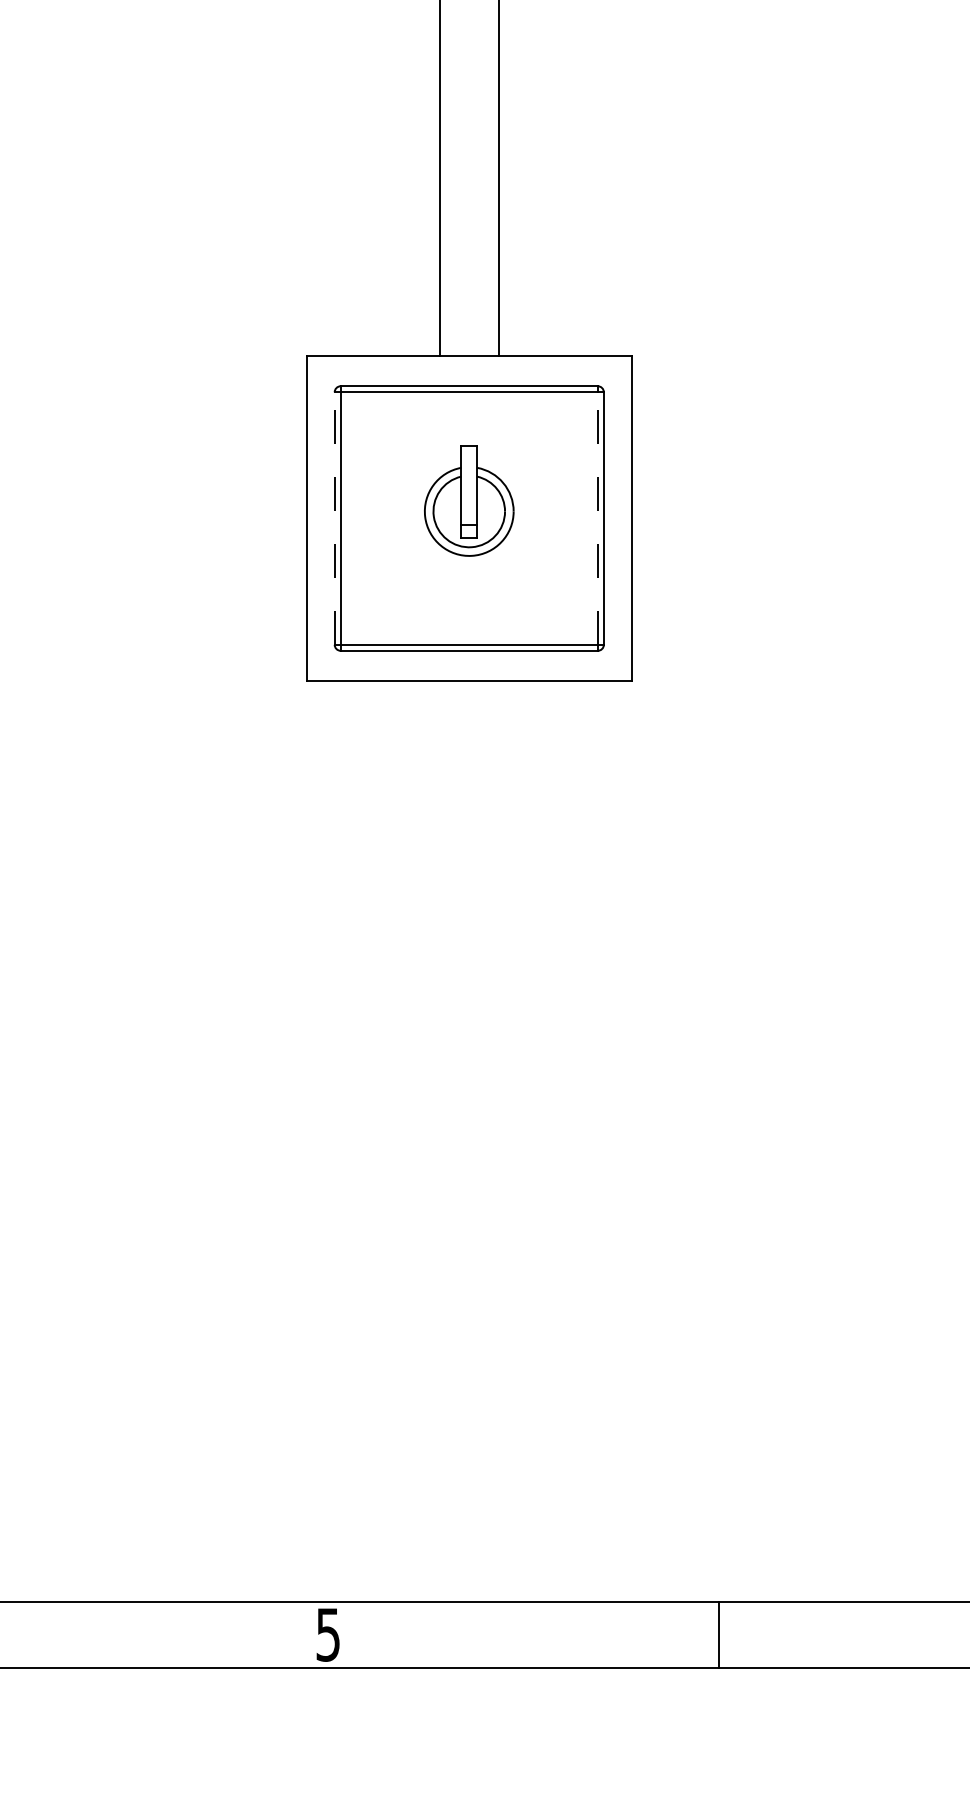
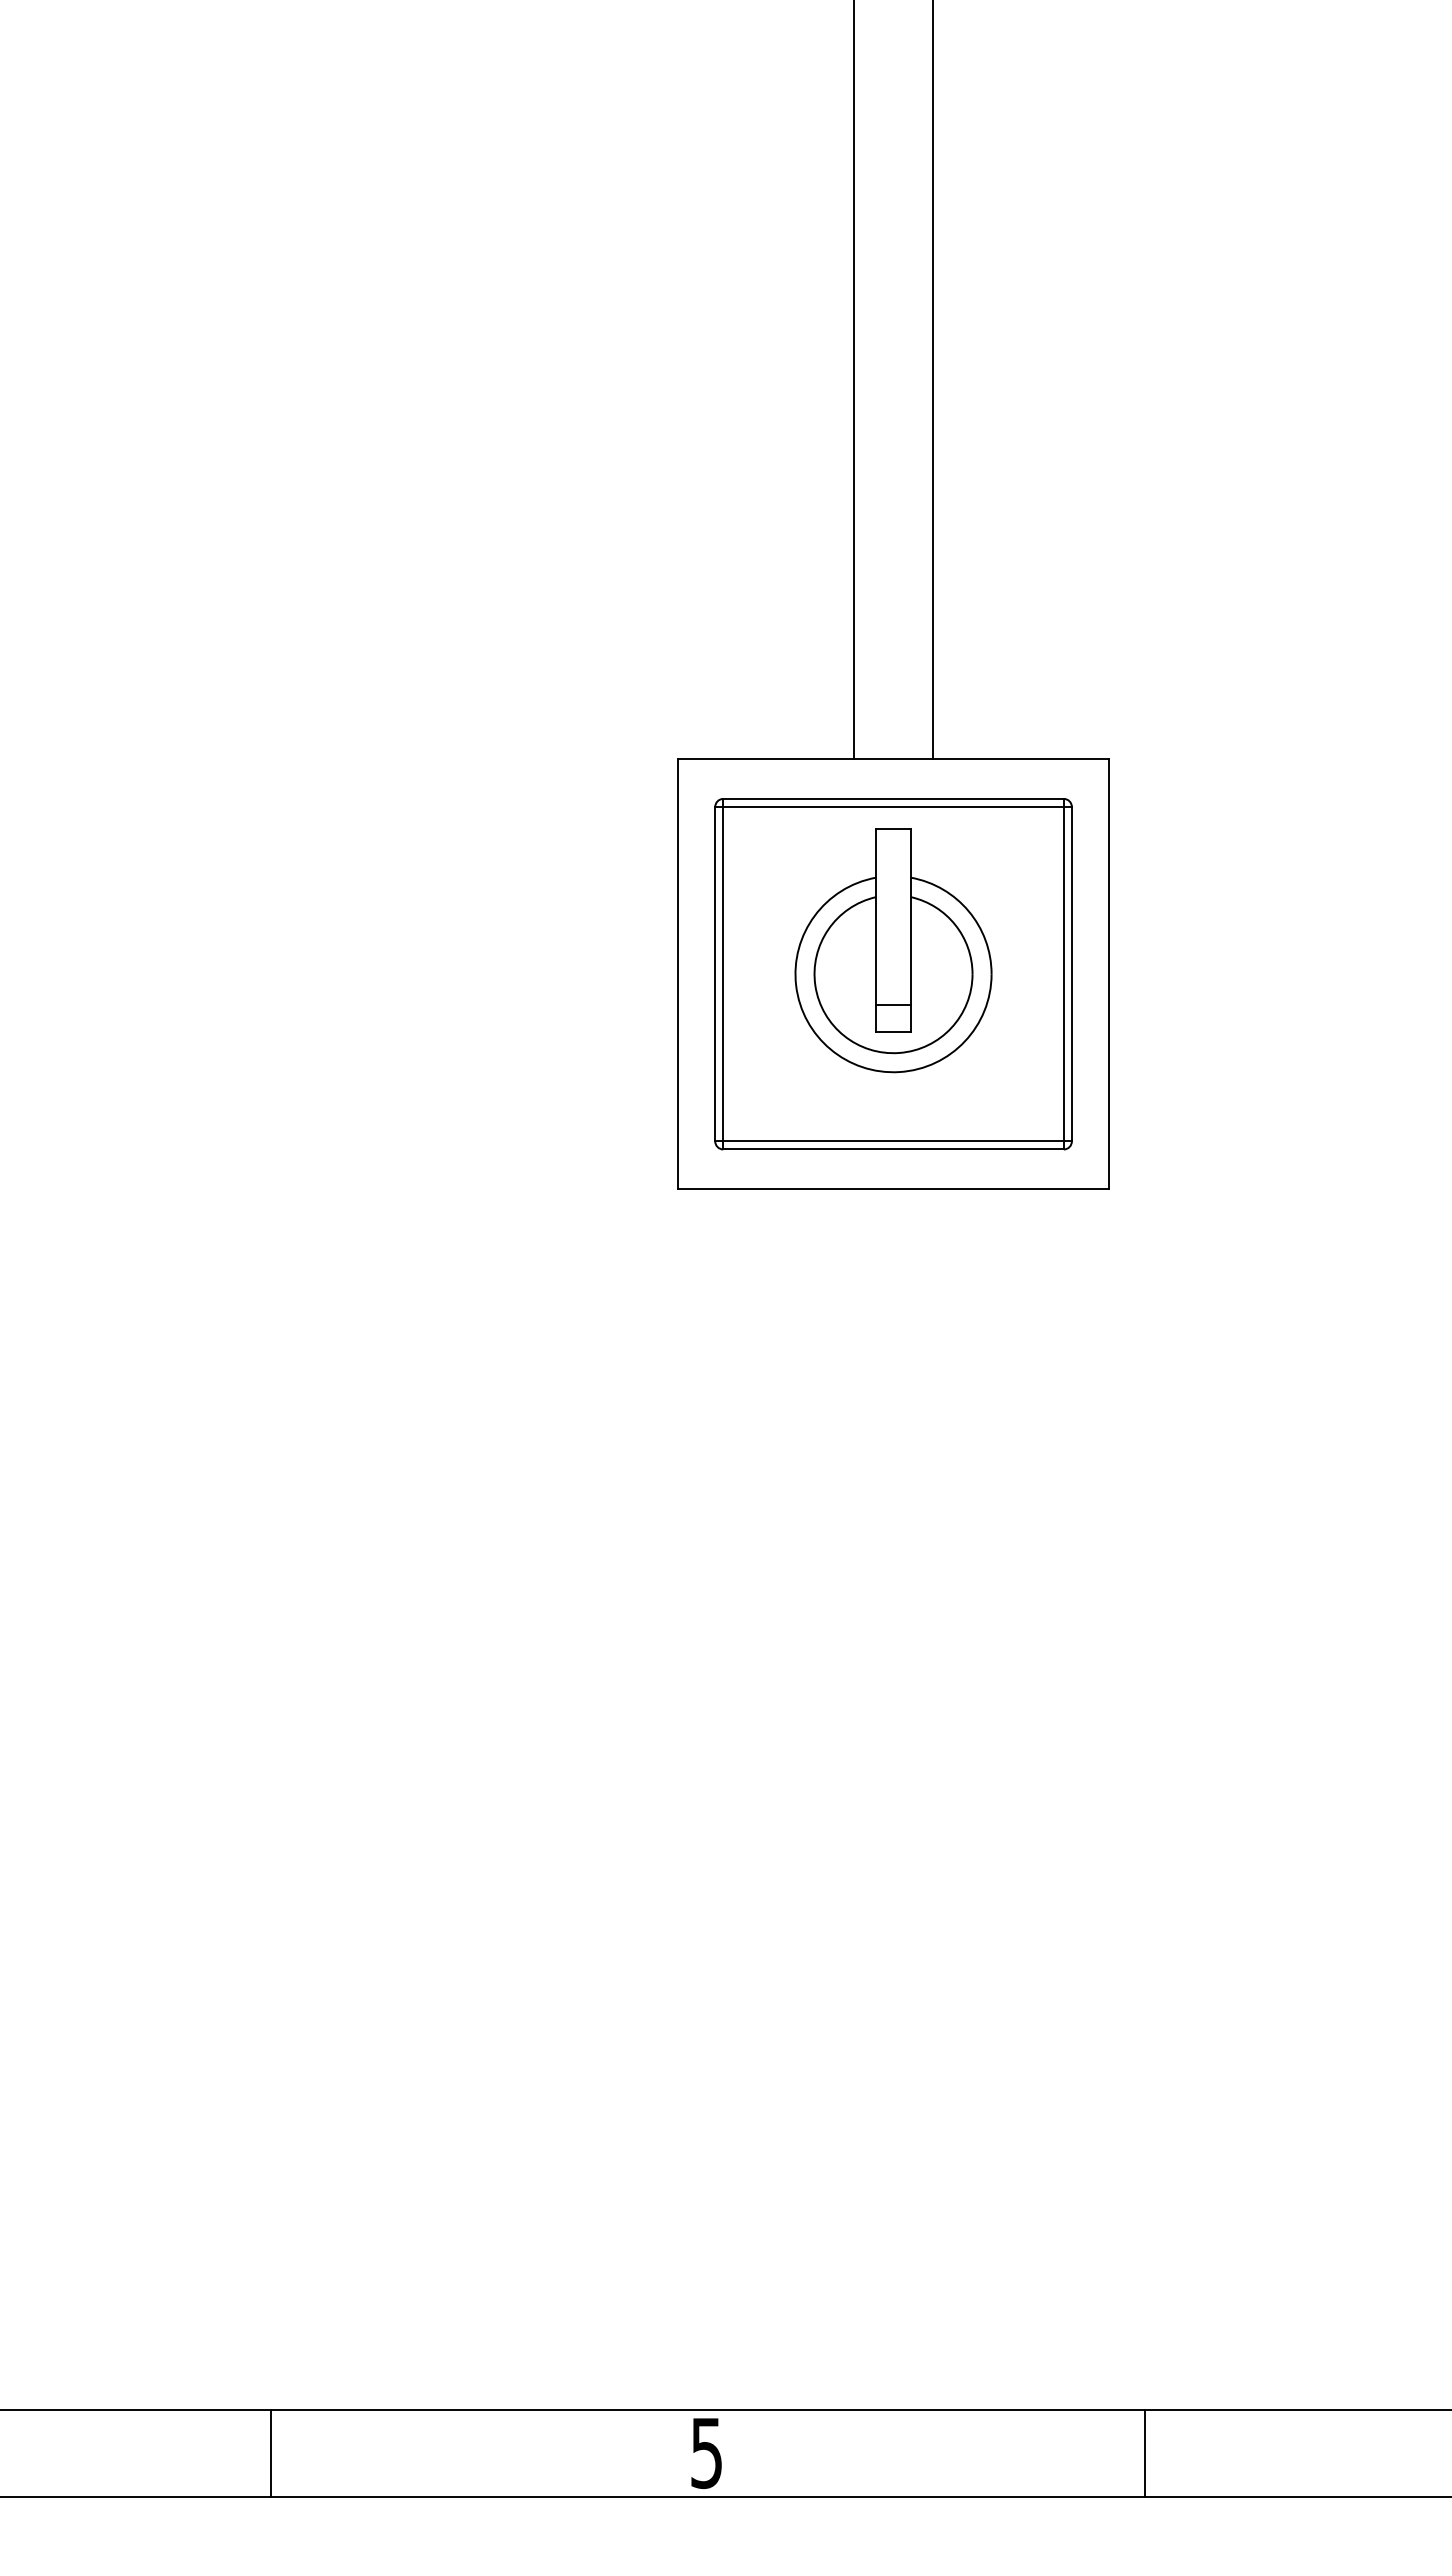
part: (469, 500) -> (893, 950), size x1.67
line: (334, 518) -> (715, 973), dashed -> solid
line: (597, 518) -> (1063, 973), dashed -> solid
line: (719, 1635) -> (1144, 2453), moved

